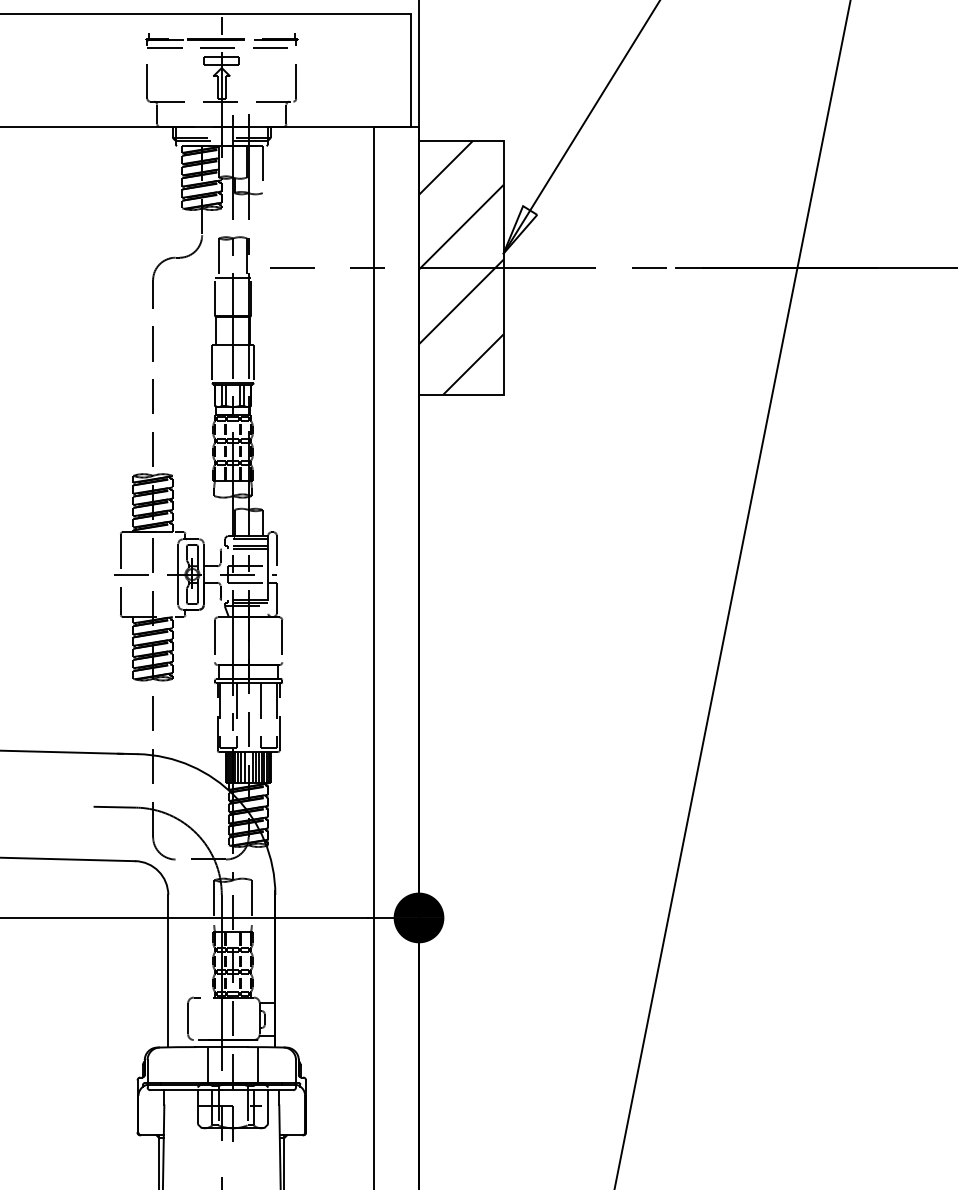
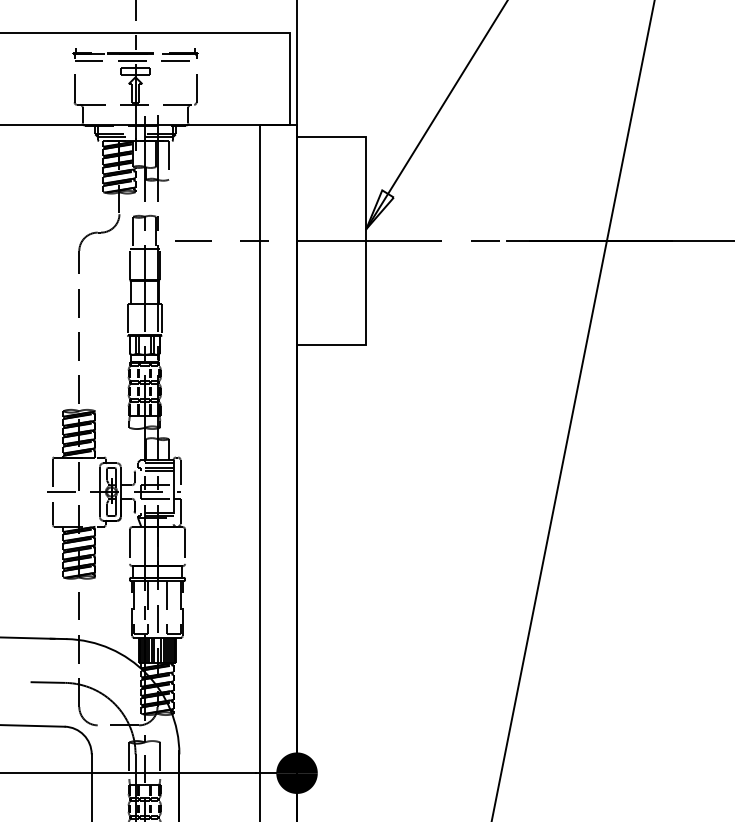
hatch: (461, 267) -> (331, 240), removed

